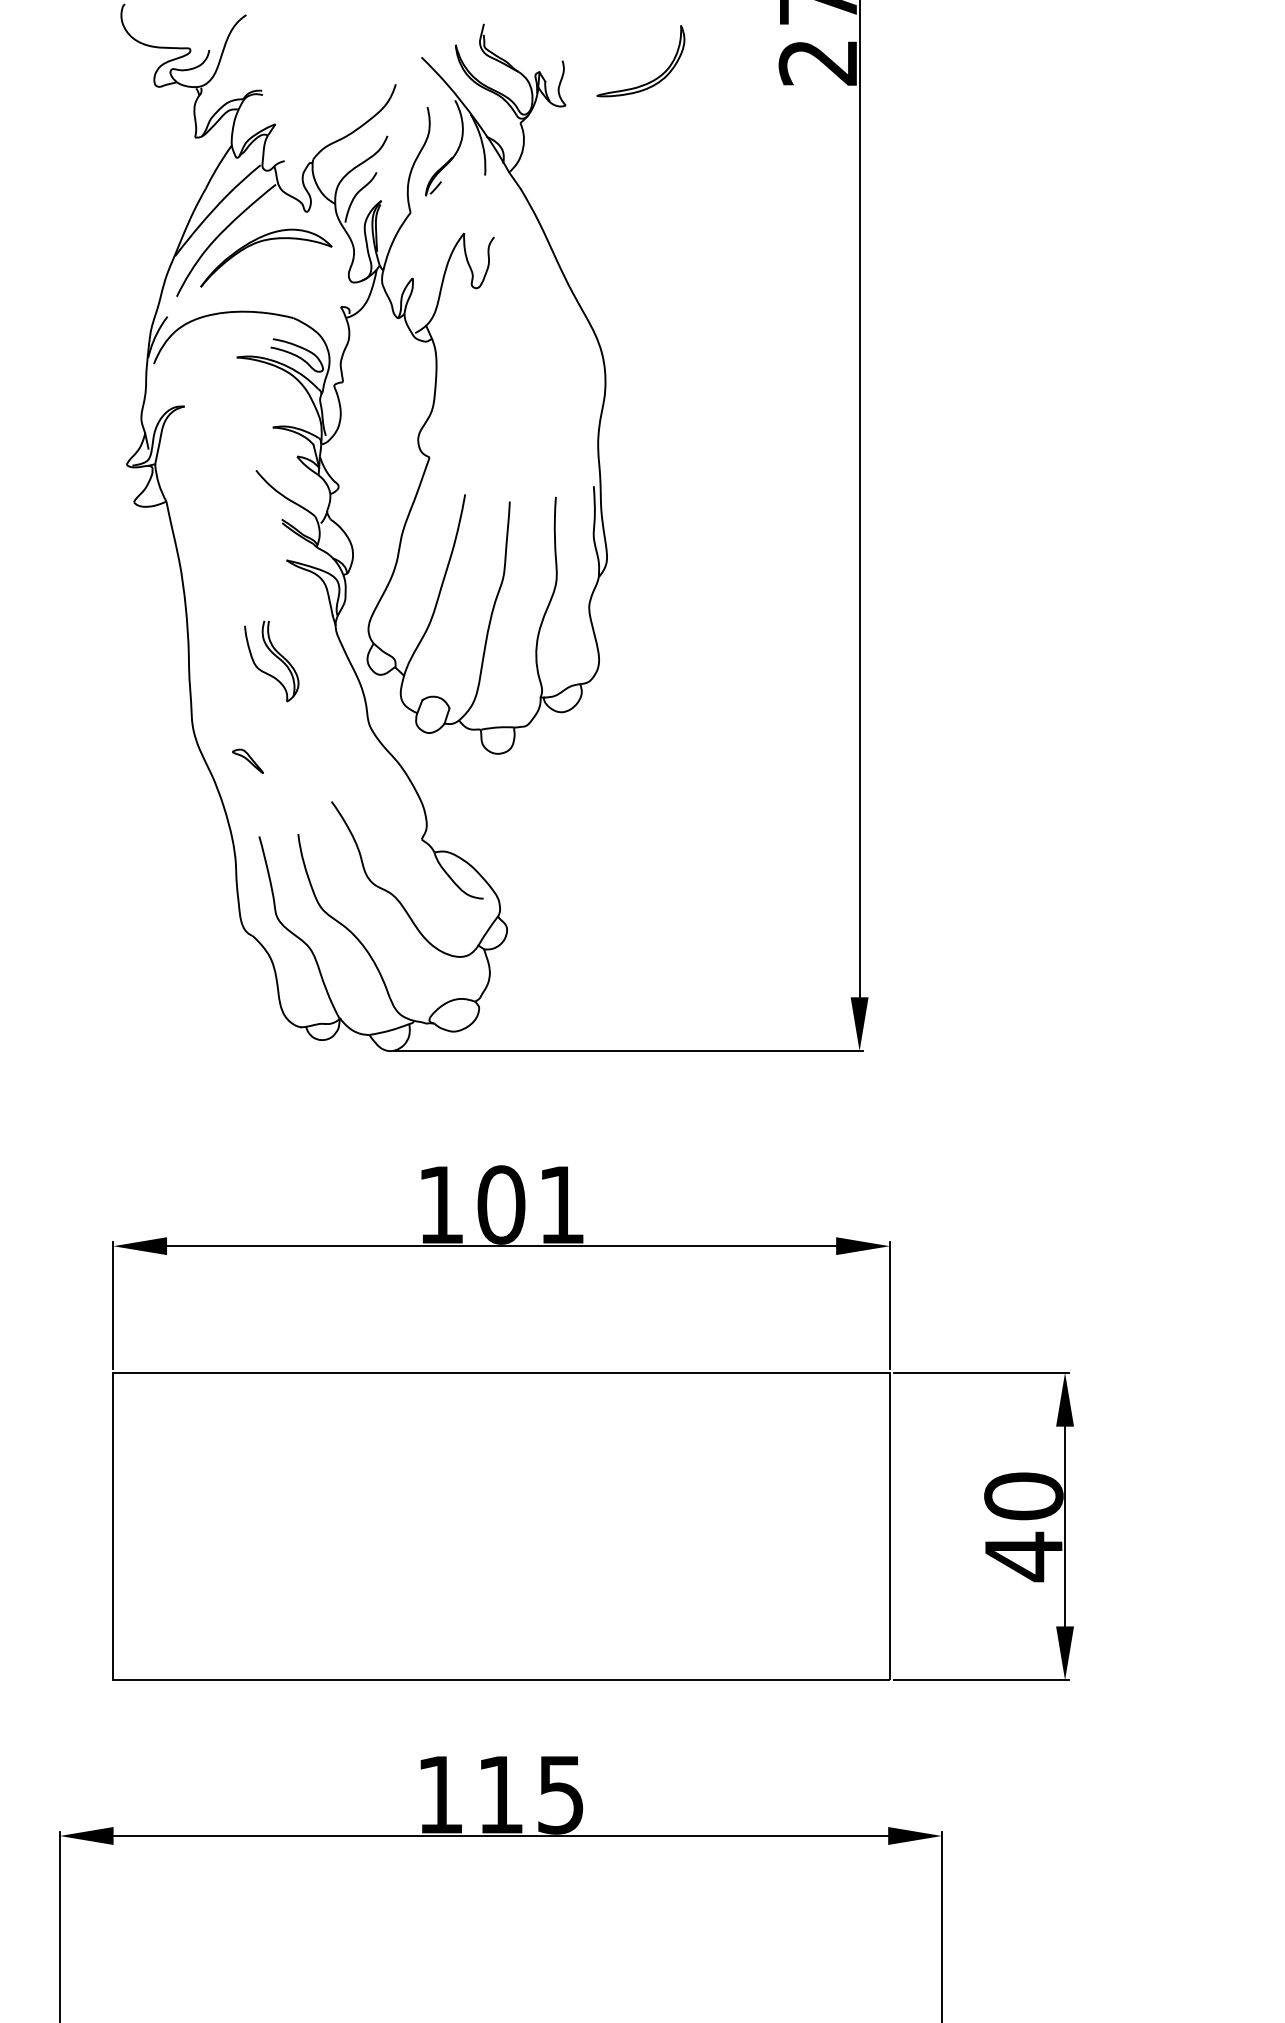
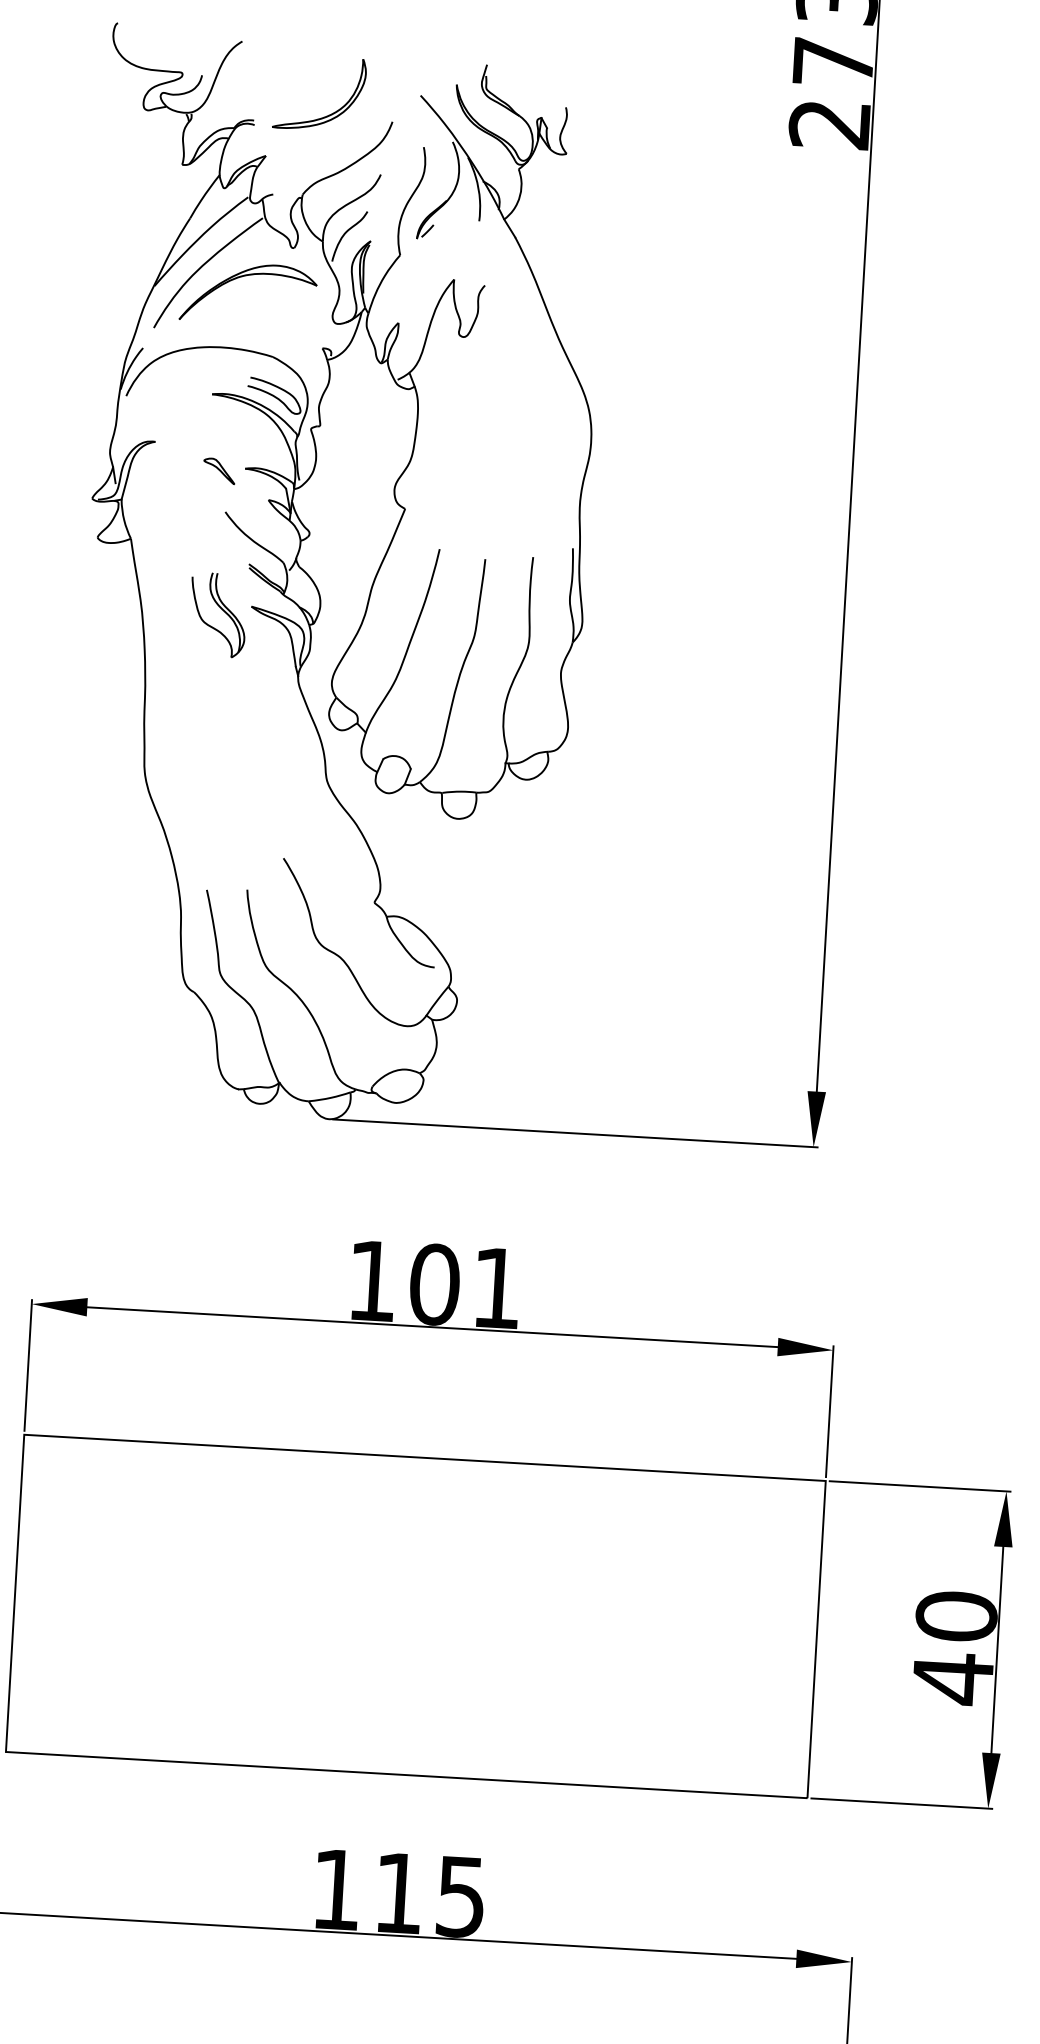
part: (649, 81) -> (327, 115), moved
part: (275, 656) -> (222, 610), moved
part: (247, 760) -> (218, 470), moved

